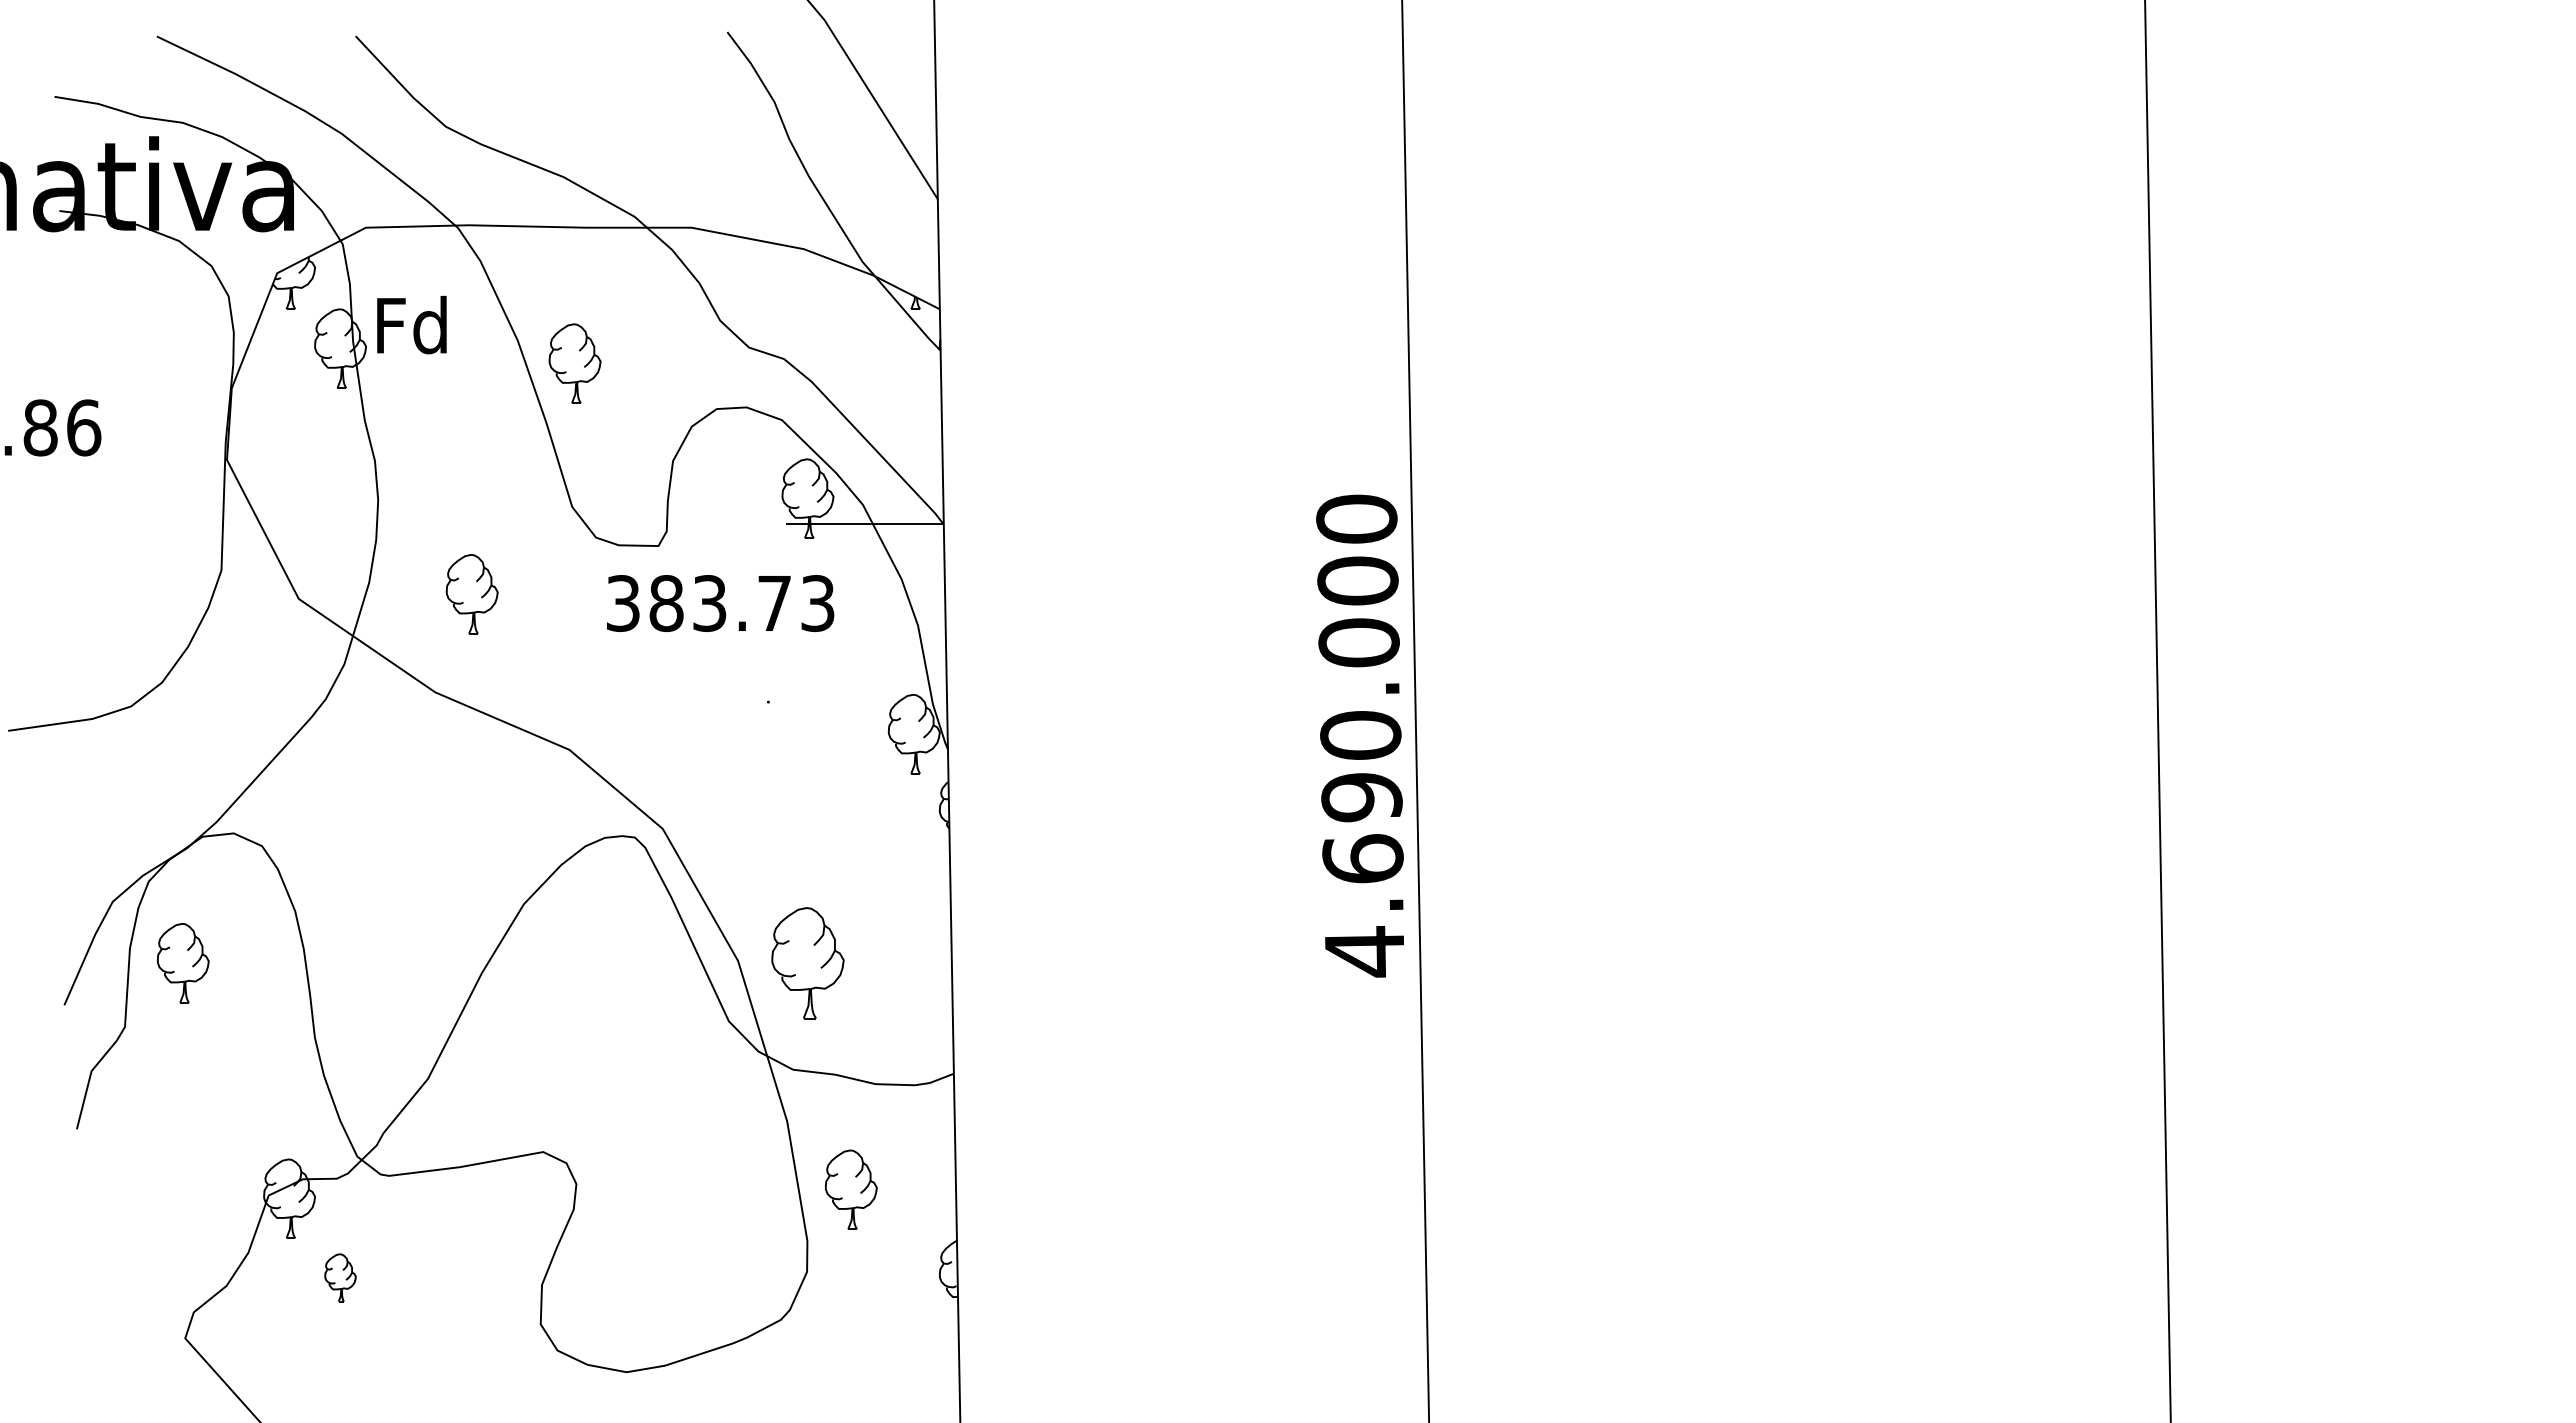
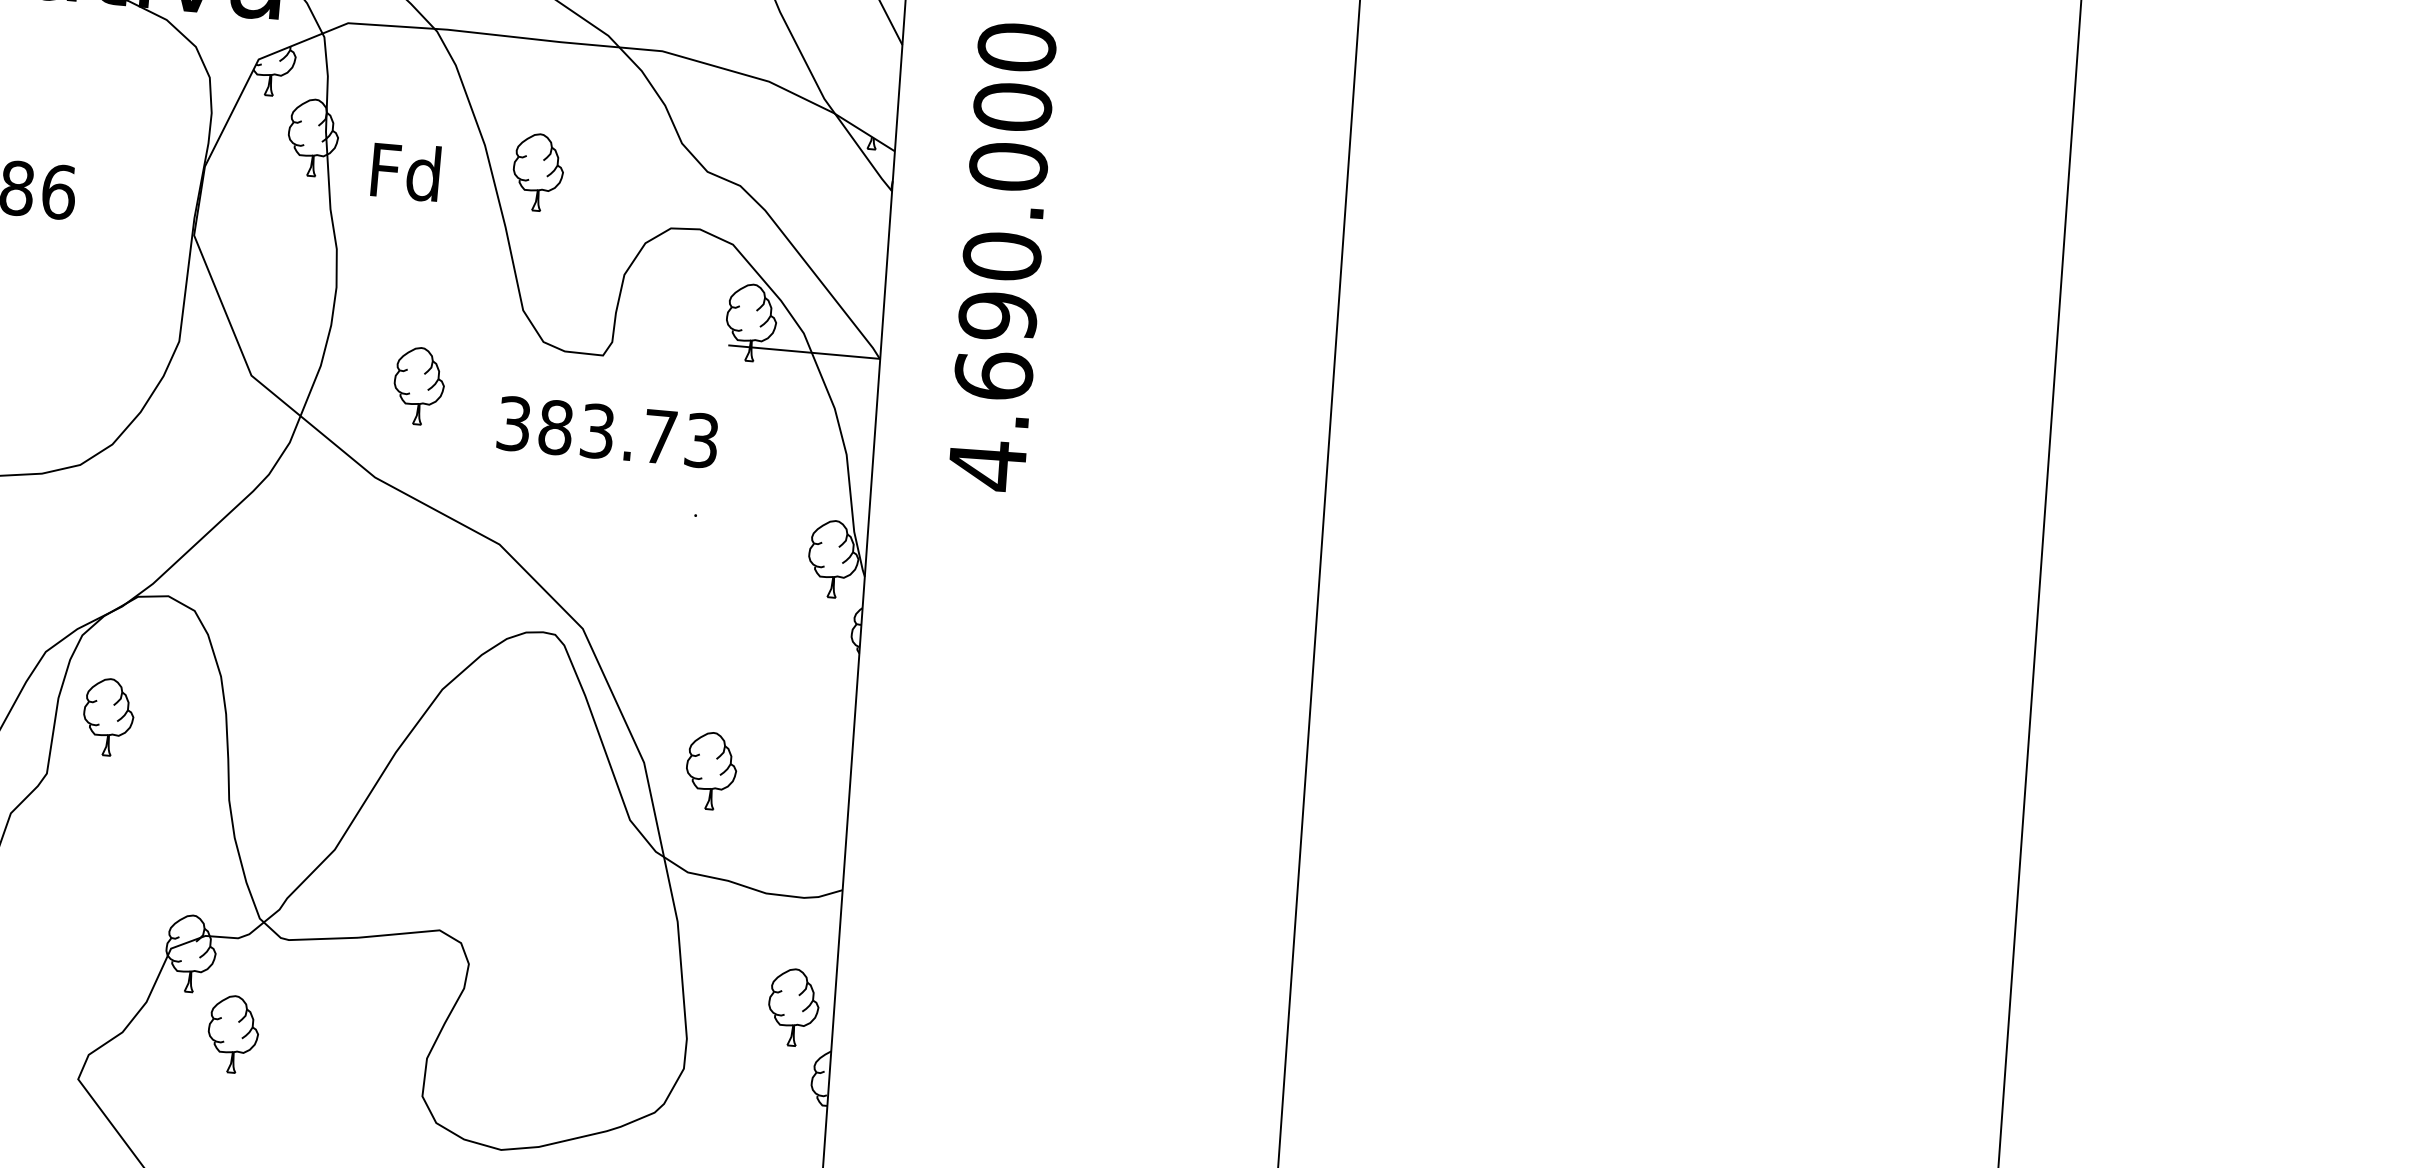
text: (411, 324) -> (405, 171), moved
text: (720, 603) -> (607, 432), moved
text: (1359, 735) -> (1000, 256), moved
part: (807, 963) -> (710, 771), size x0.71
part: (851, 1189) -> (793, 1007), moved
part: (340, 1277) -> (233, 1033), size x1.67

